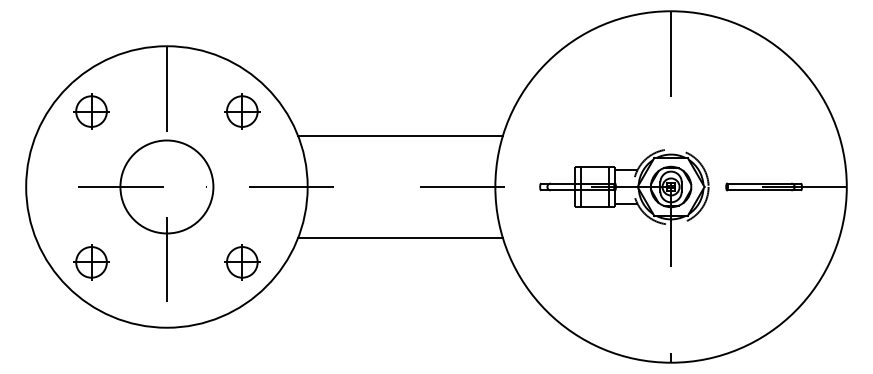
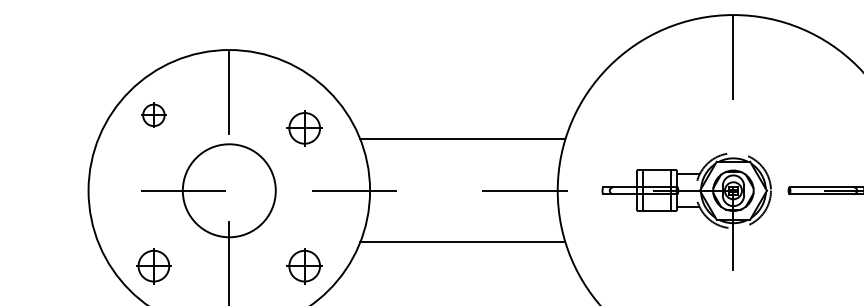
part: (91, 111) -> (153, 115), size x0.7
part: (242, 111) -> (304, 128), moved

